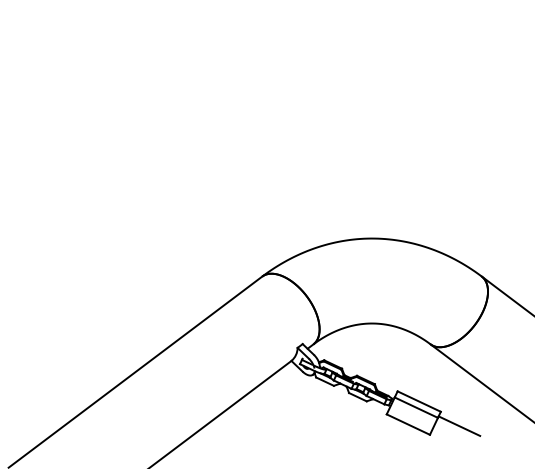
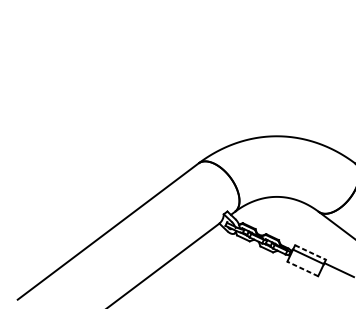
line: (419, 401) -> (310, 252), solid -> dashed
line: (408, 424) -> (302, 268), solid -> dashed

